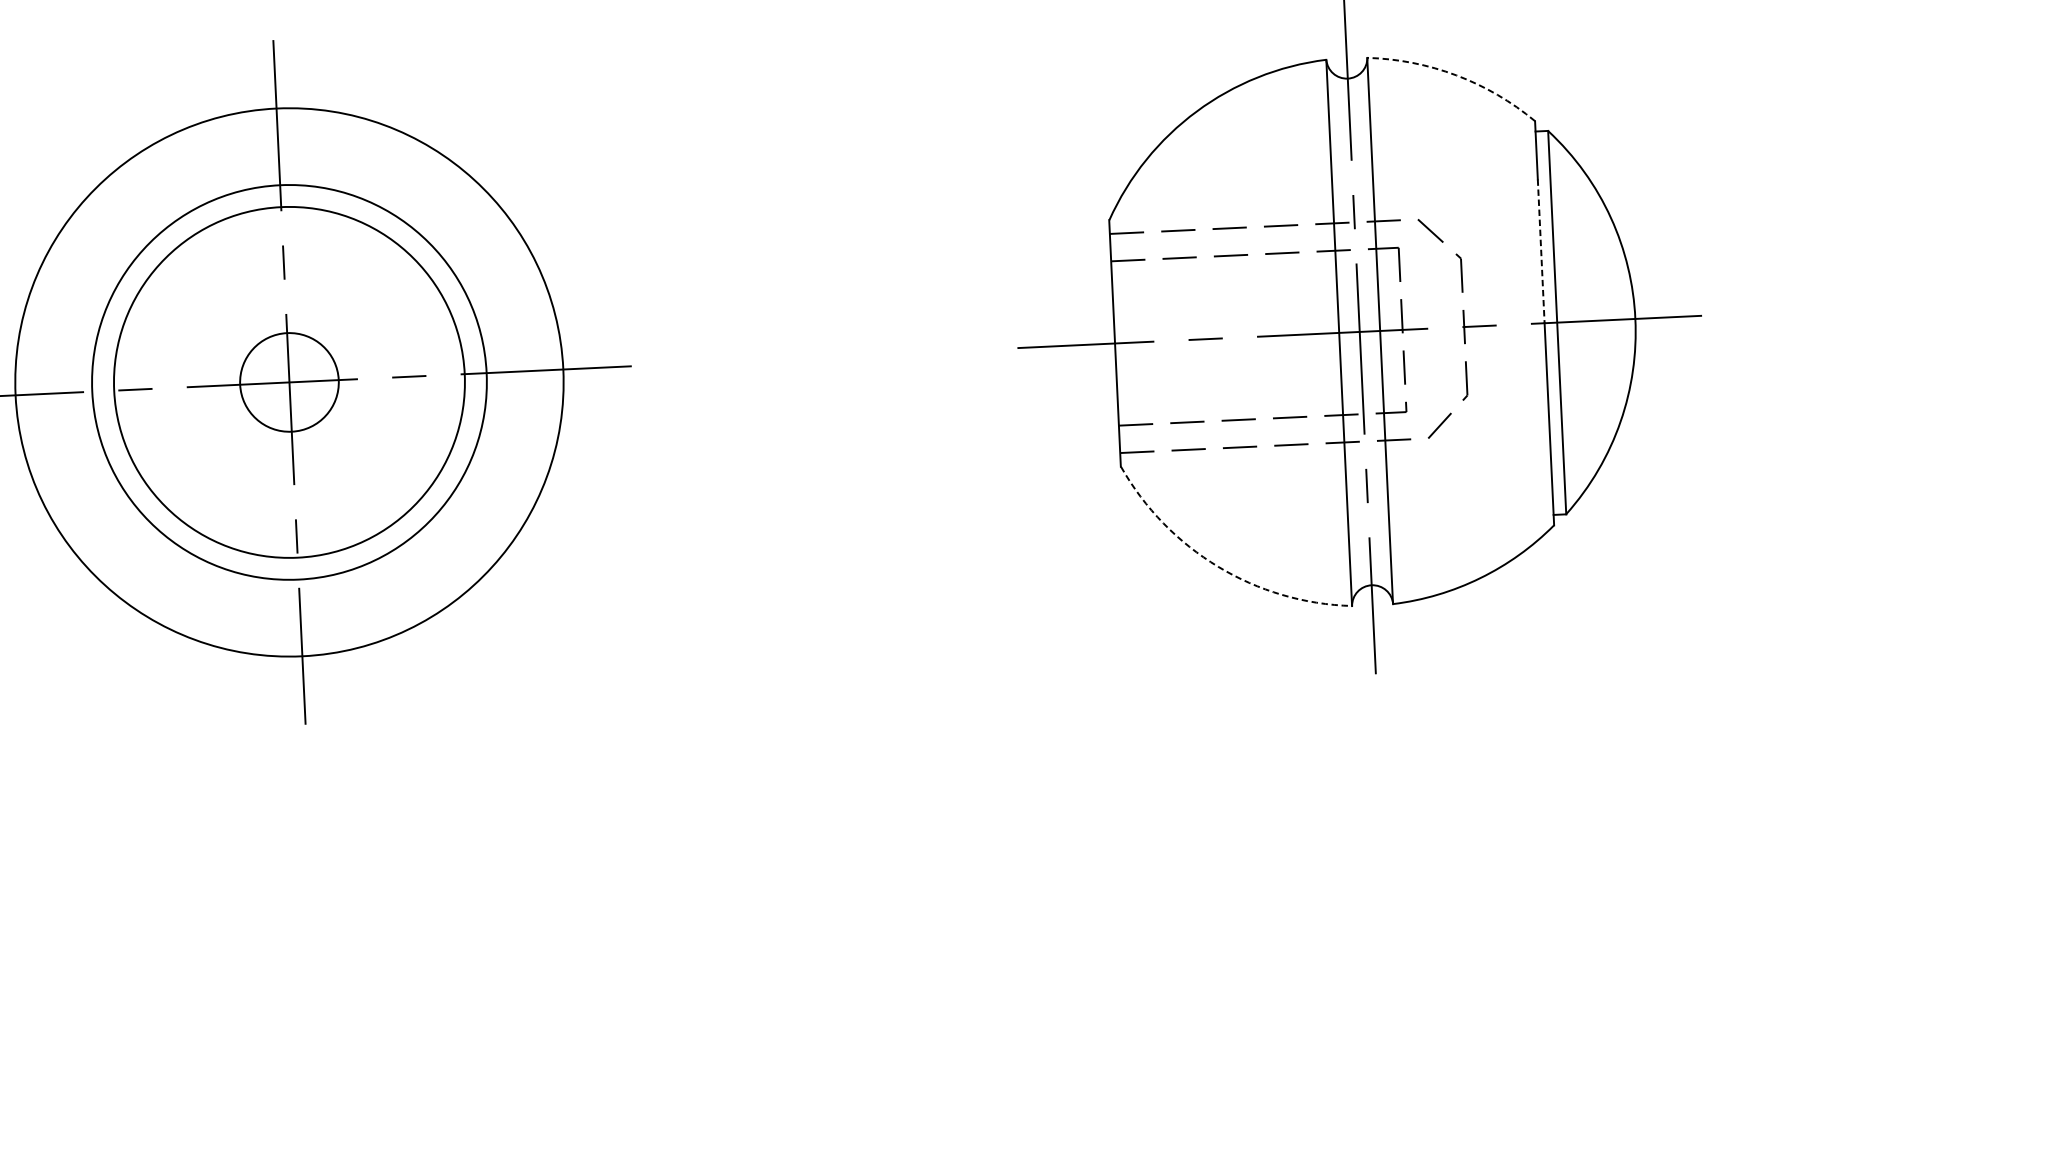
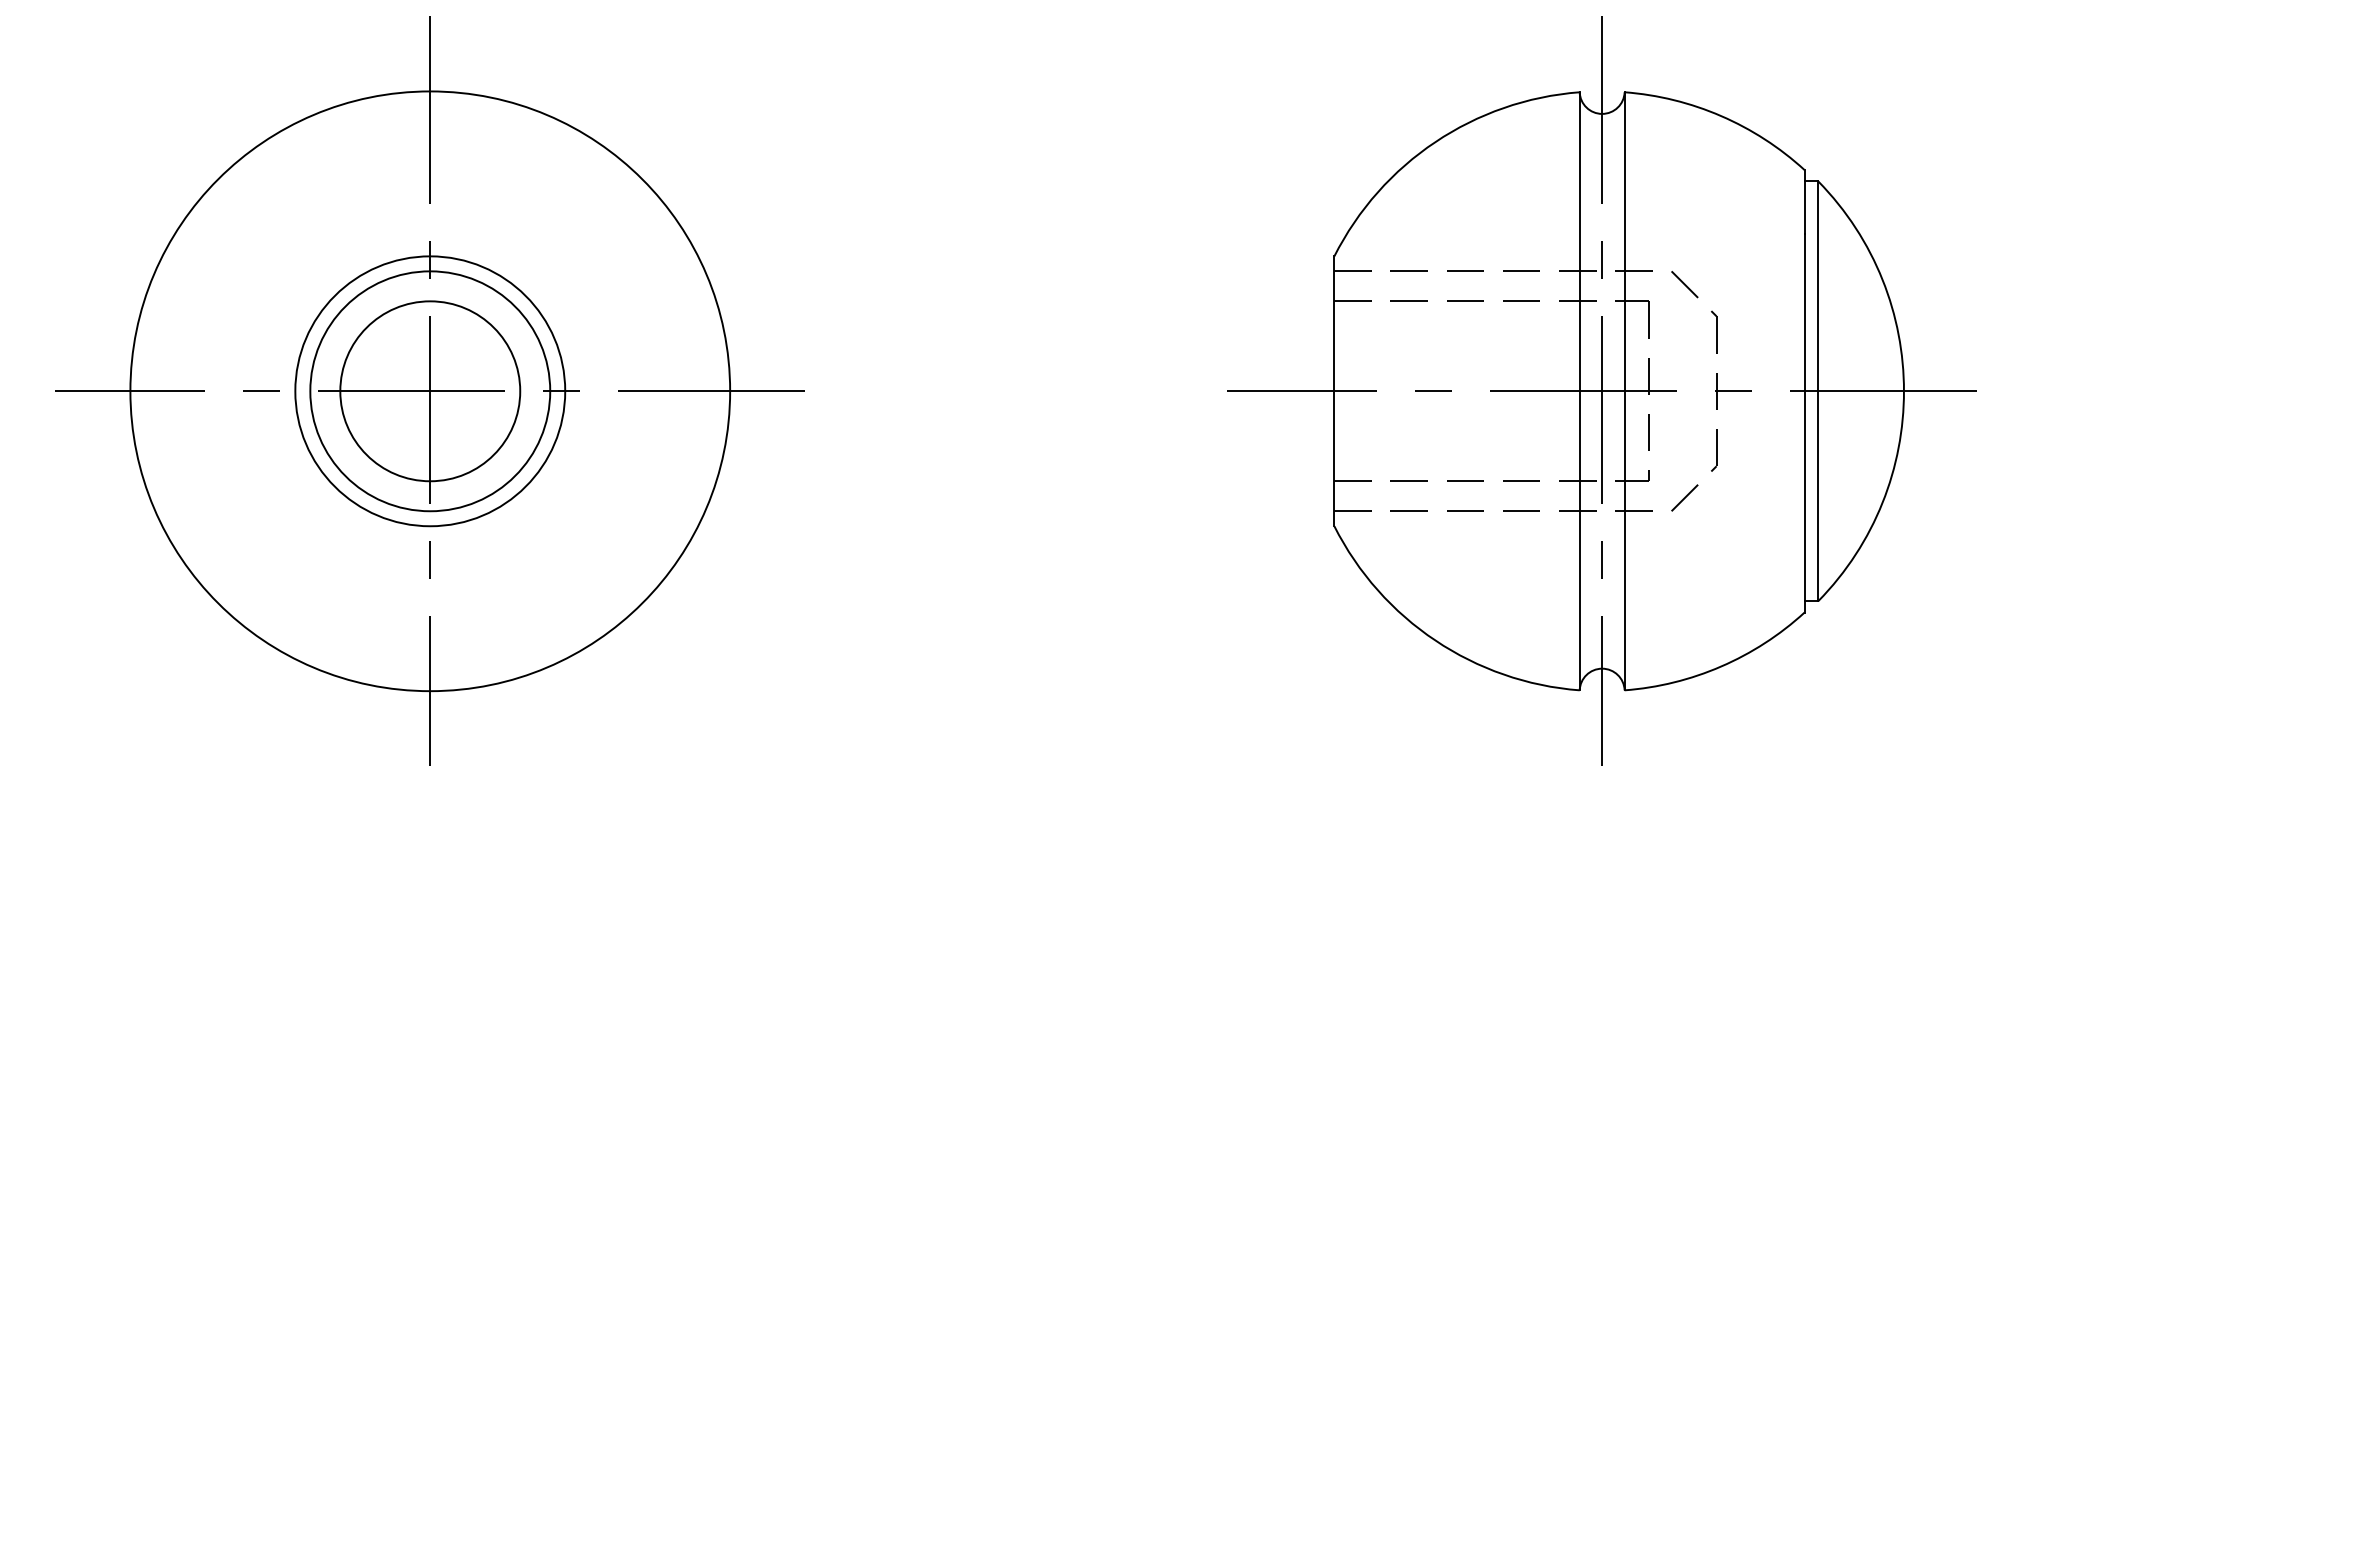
arc: (1456, 75) -> (1721, 116), dashed -> solid
line: (1541, 251) -> (1804, 312), dashed -> solid
circle: (289, 382) -> (430, 391), size x0.62
circle: (289, 382) -> (430, 391), size x0.62
circle: (289, 382) -> (430, 391), size x1.67
arc: (1218, 566) -> (1435, 640), dashed -> solid

